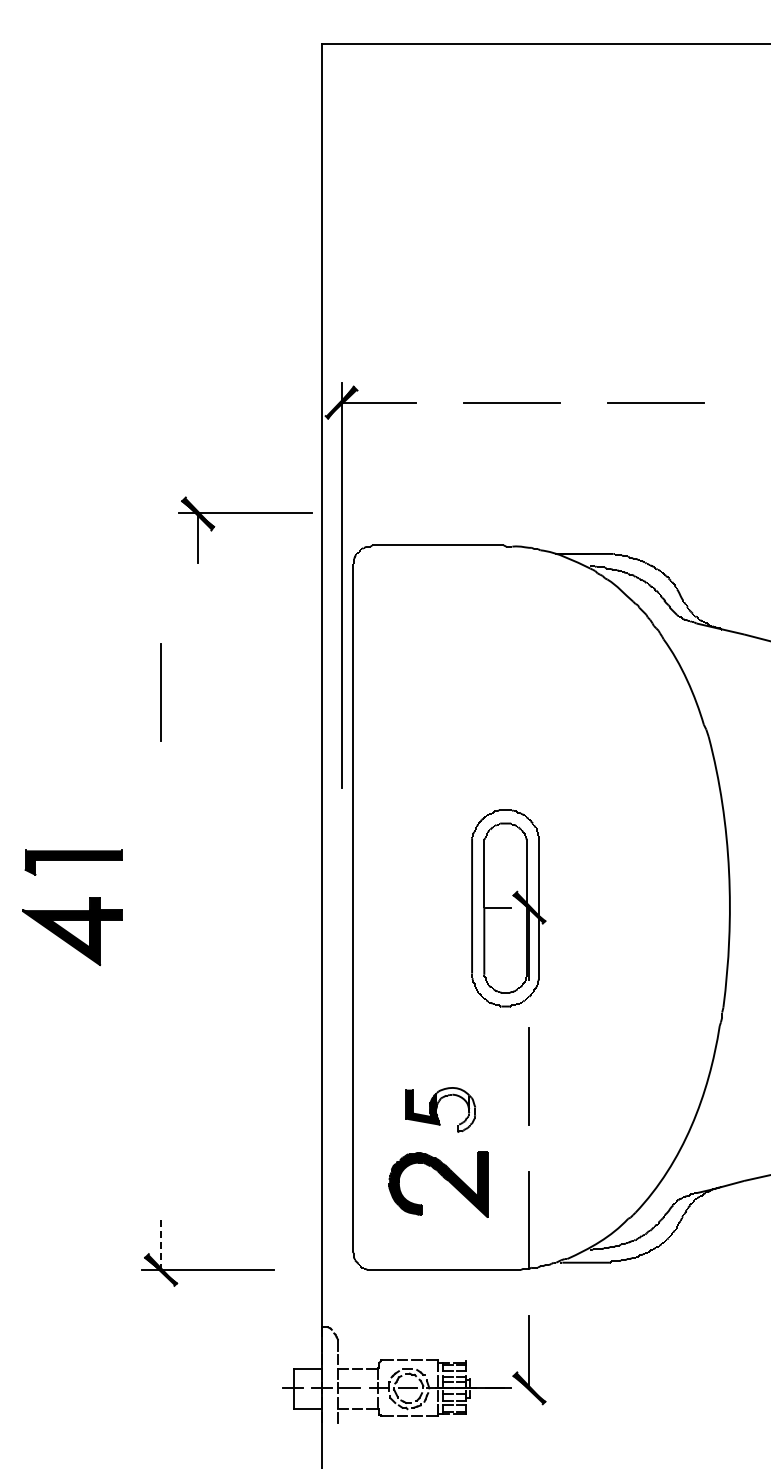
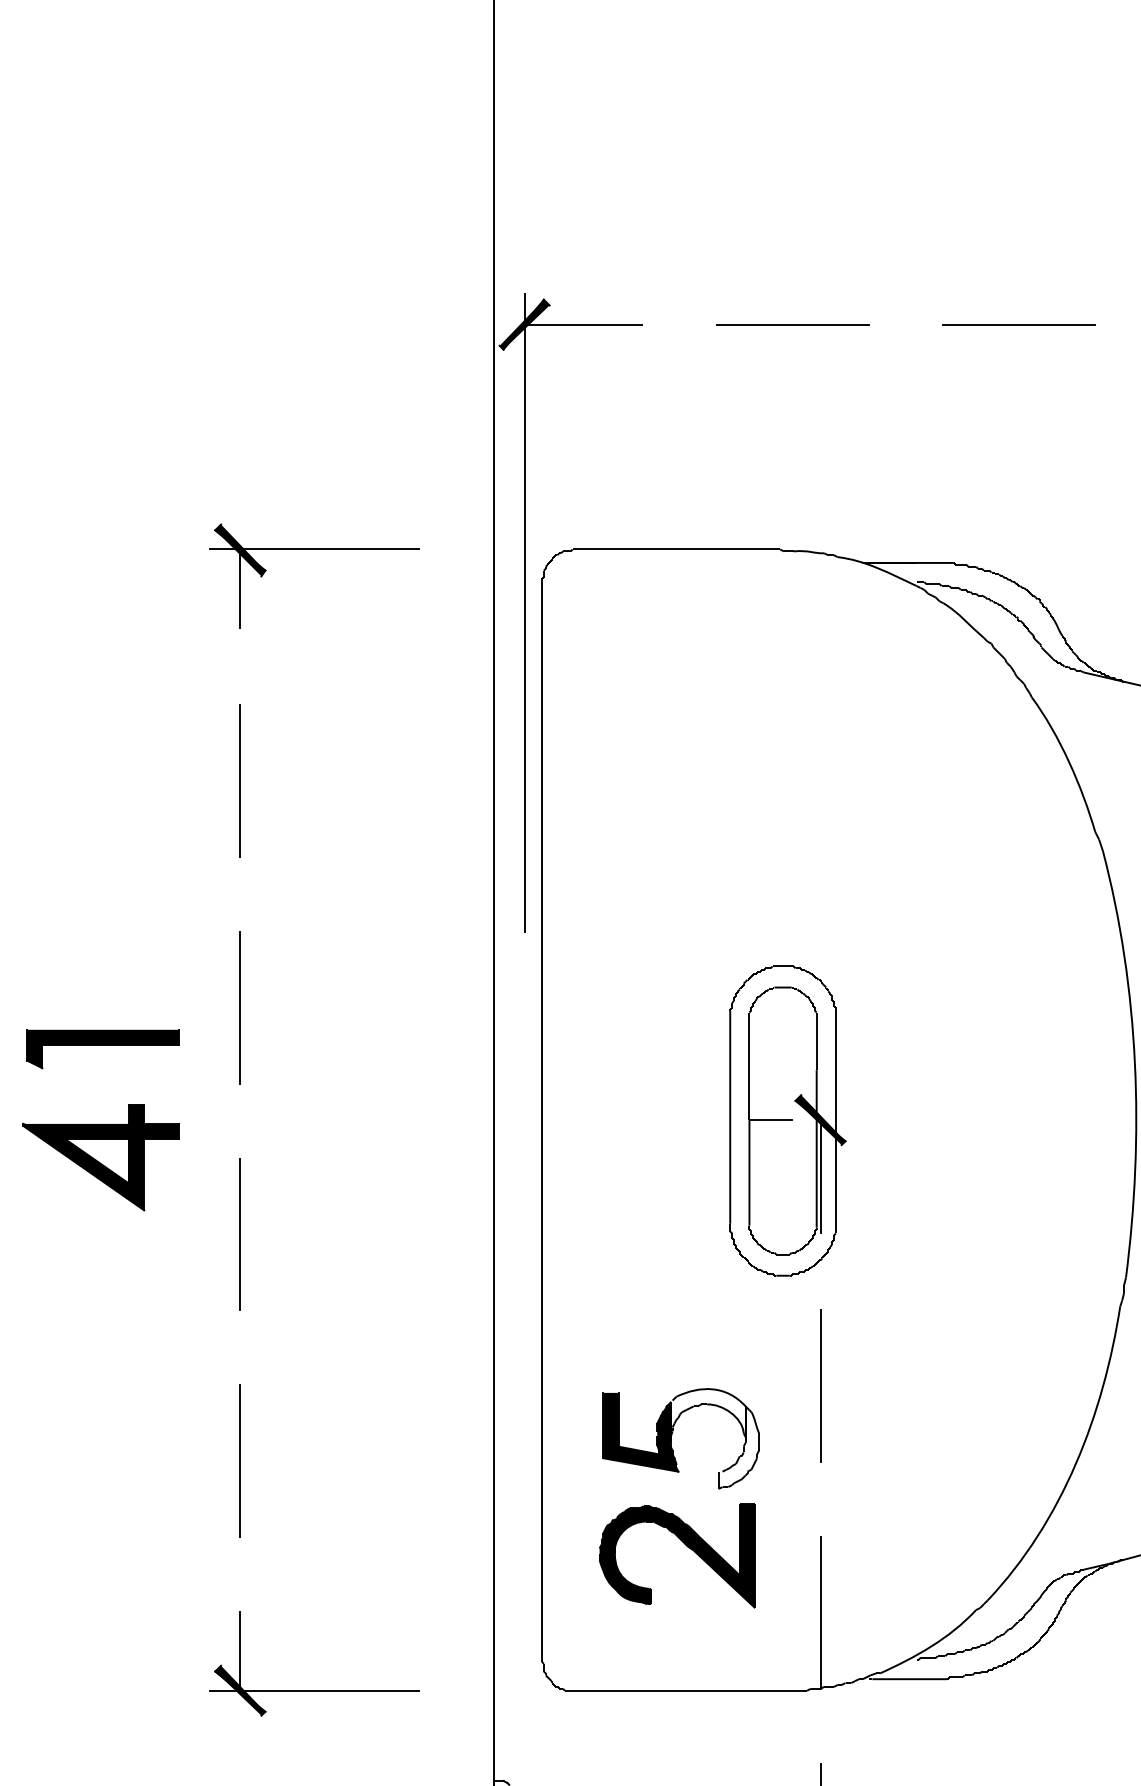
part: (244, 513) -> (313, 549), moved
line: (161, 836) -> (241, 1007), added
line: (161, 980) -> (241, 1234), added
part: (440, 1109) -> (680, 1437), size x1.43
line: (161, 1124) -> (241, 1461), added
line: (161, 1245) -> (241, 1652), dashed -> solid

